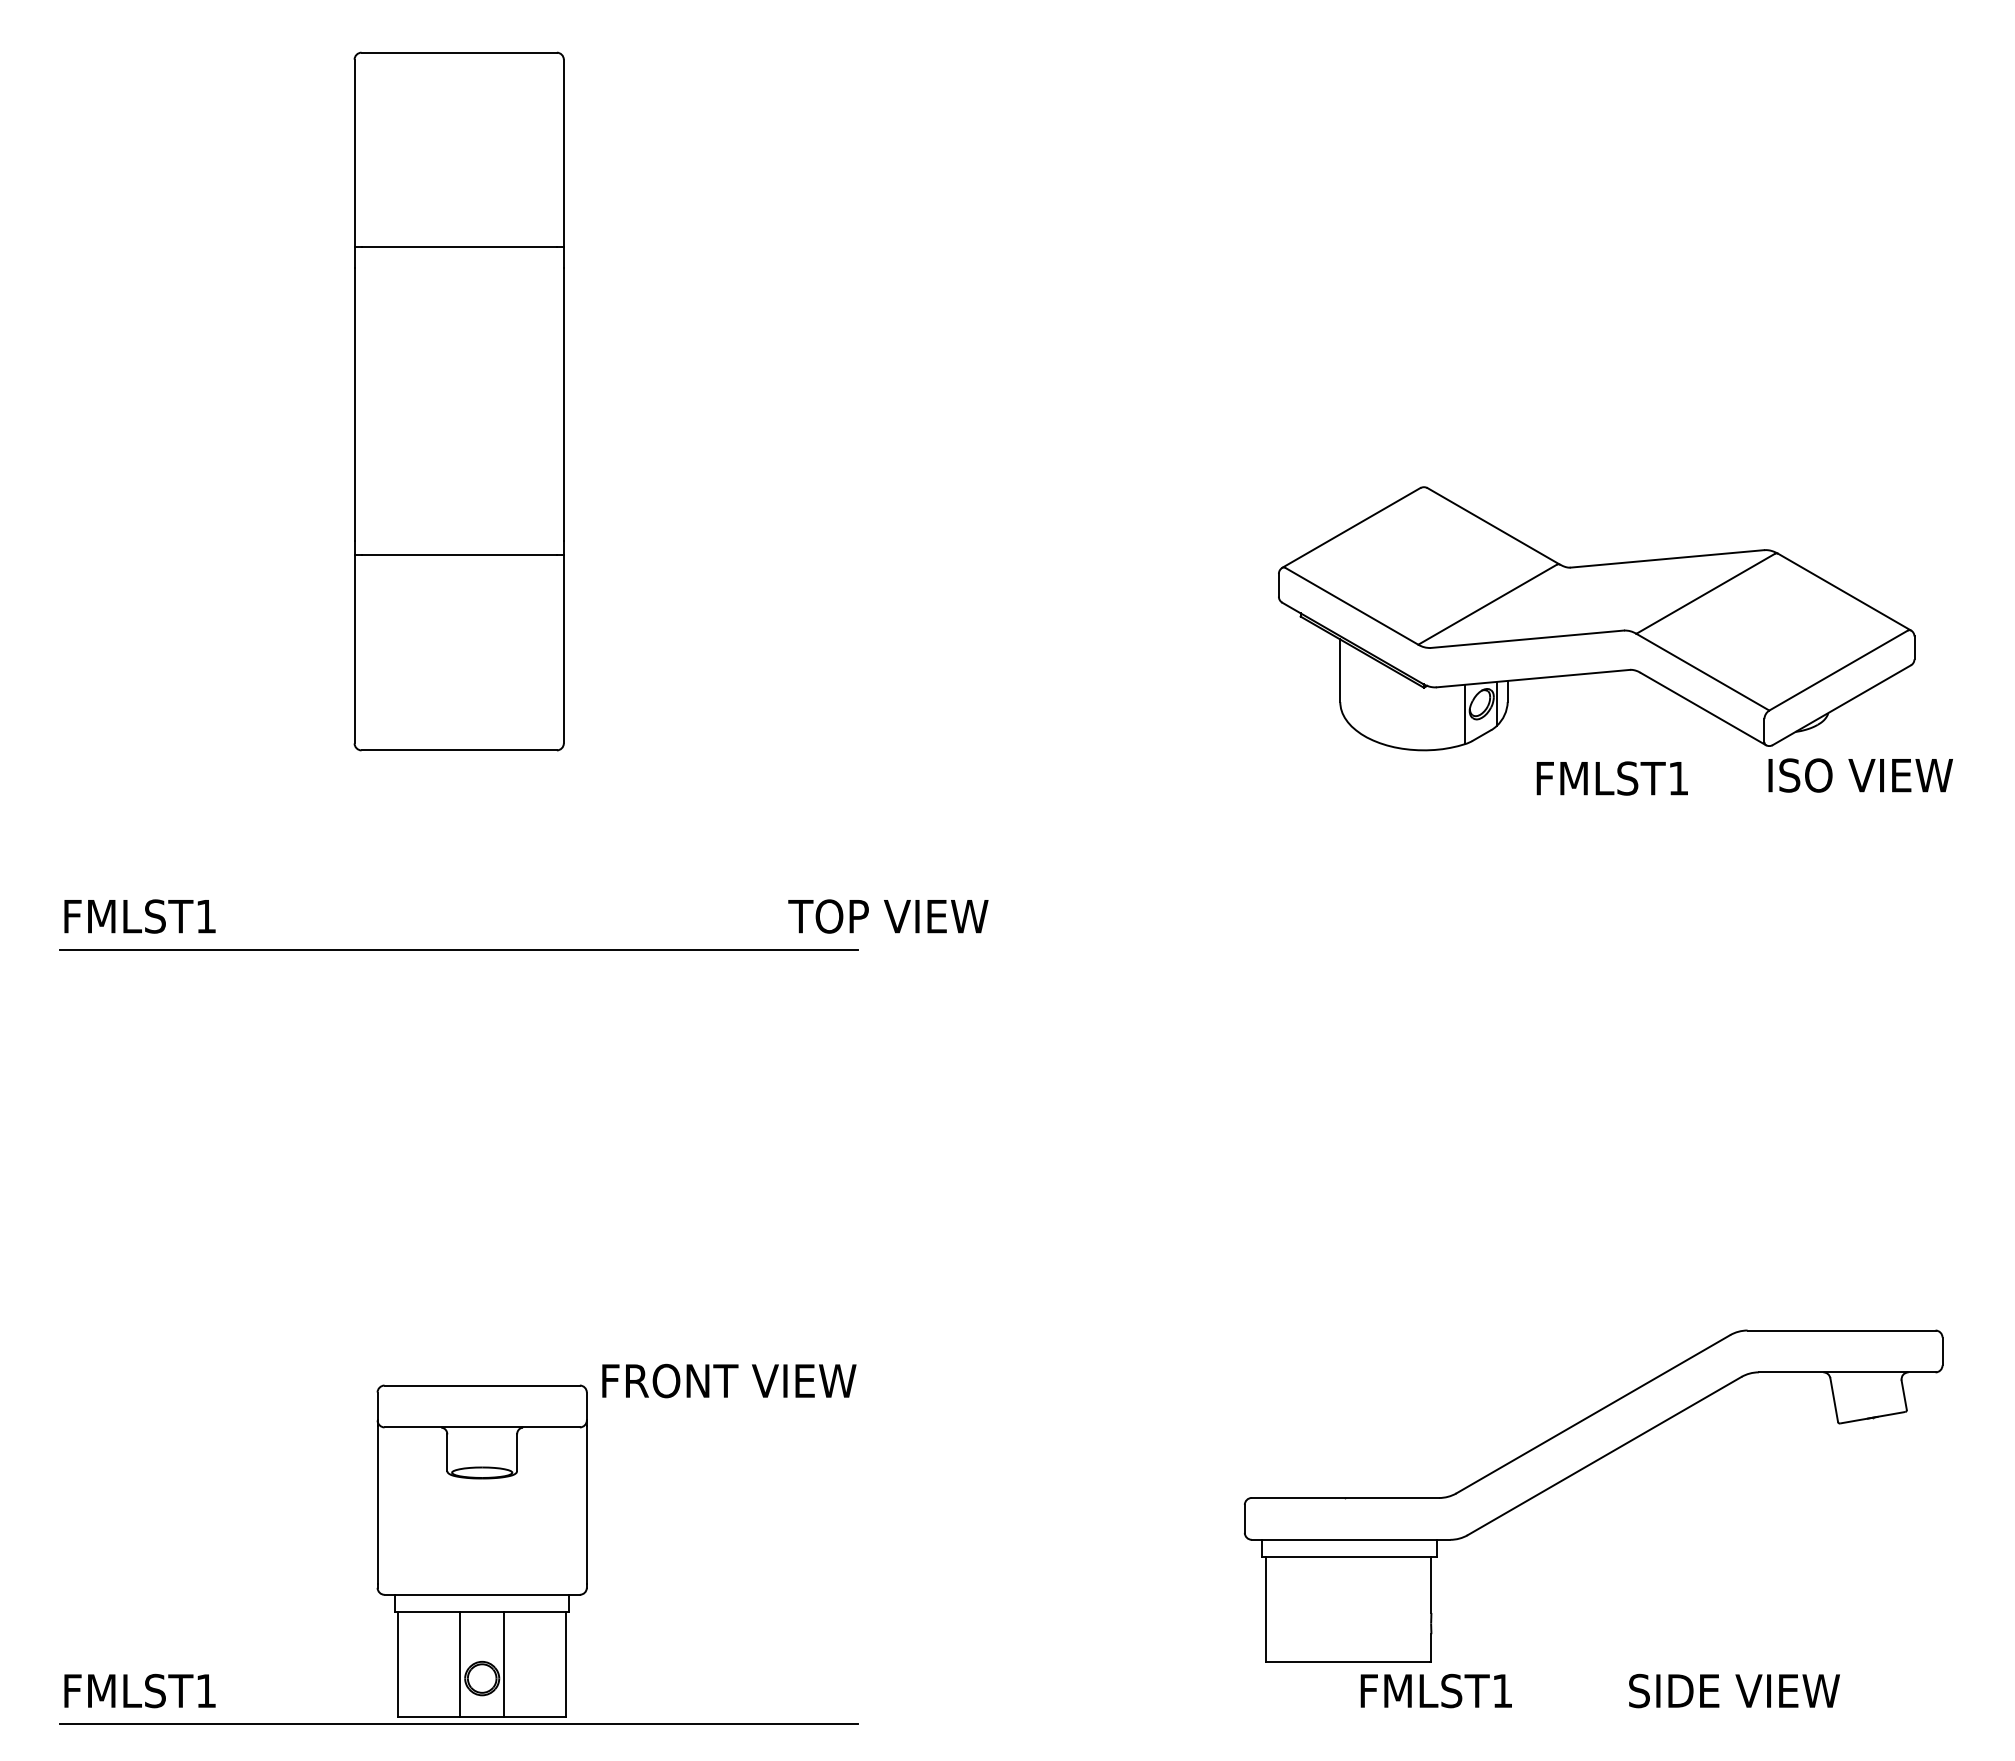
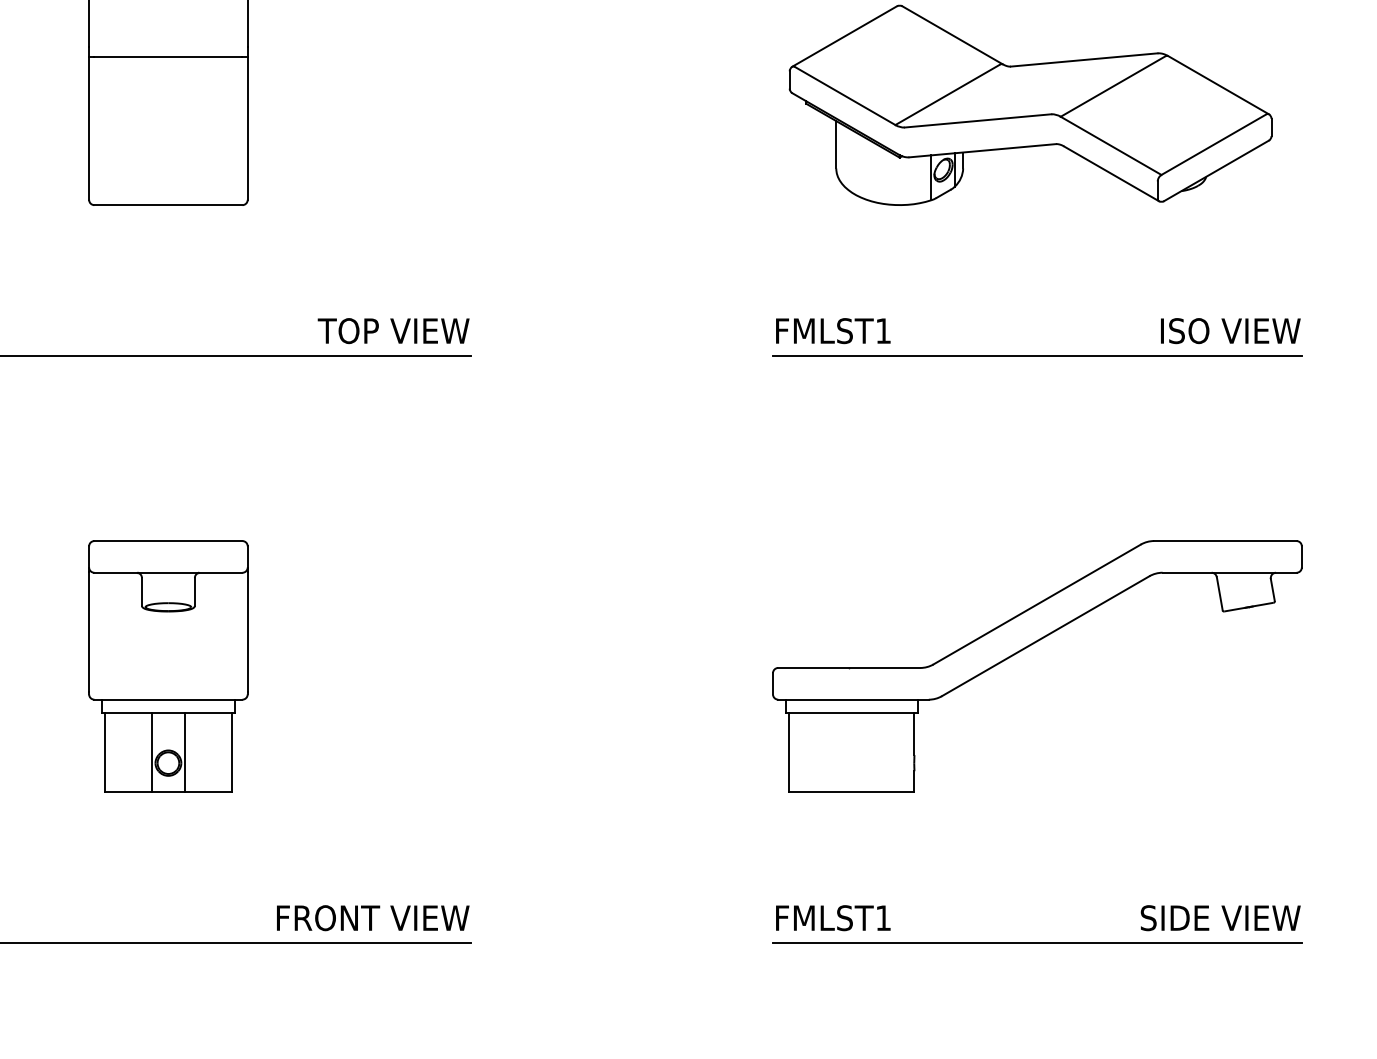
text: (1860, 775) -> (1230, 331), moved
text: (1611, 778) -> (832, 331), moved
text: (888, 916) -> (393, 331), moved
line: (1605, 949) -> (1037, 356), added
text: (729, 1380) -> (373, 917), moved
part: (1580, 1471) -> (1027, 647), moved
part: (481, 1550) -> (167, 666), moved
text: (1435, 1690) -> (832, 917), moved
text: (1734, 1690) -> (1220, 917), moved
line: (1605, 1724) -> (1037, 943), added

